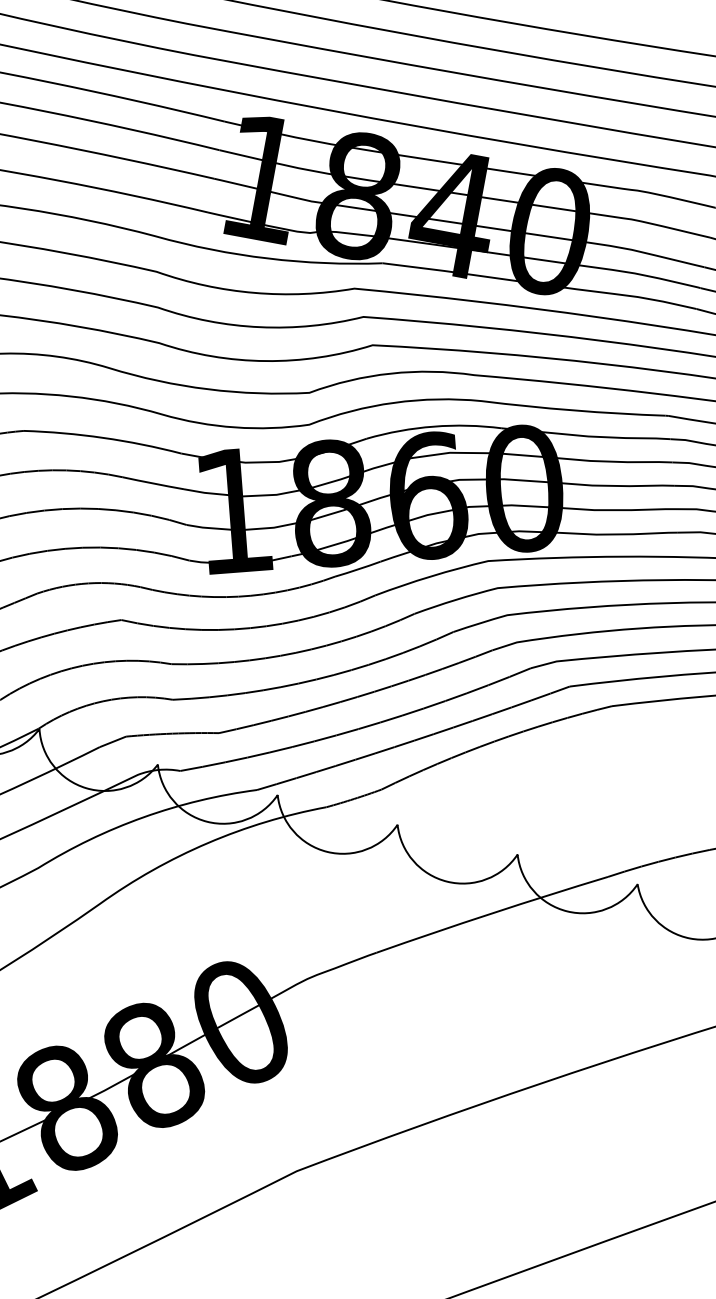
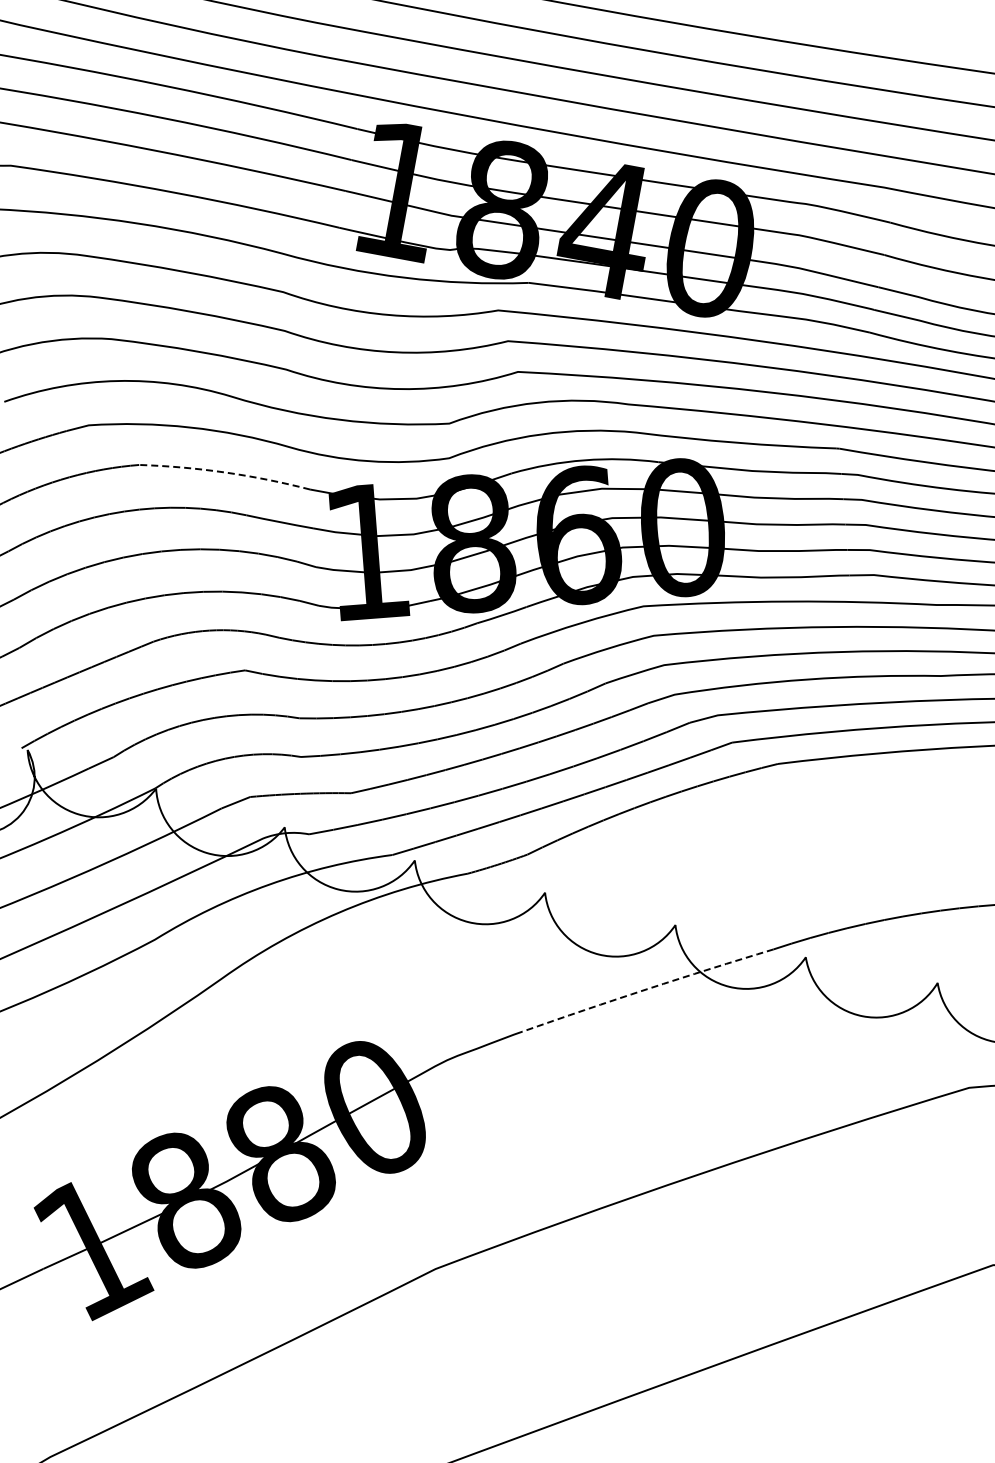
line: (103, 437) -> (225, 472), solid -> dashed
line: (491, 913) -> (647, 989), solid -> dashed

